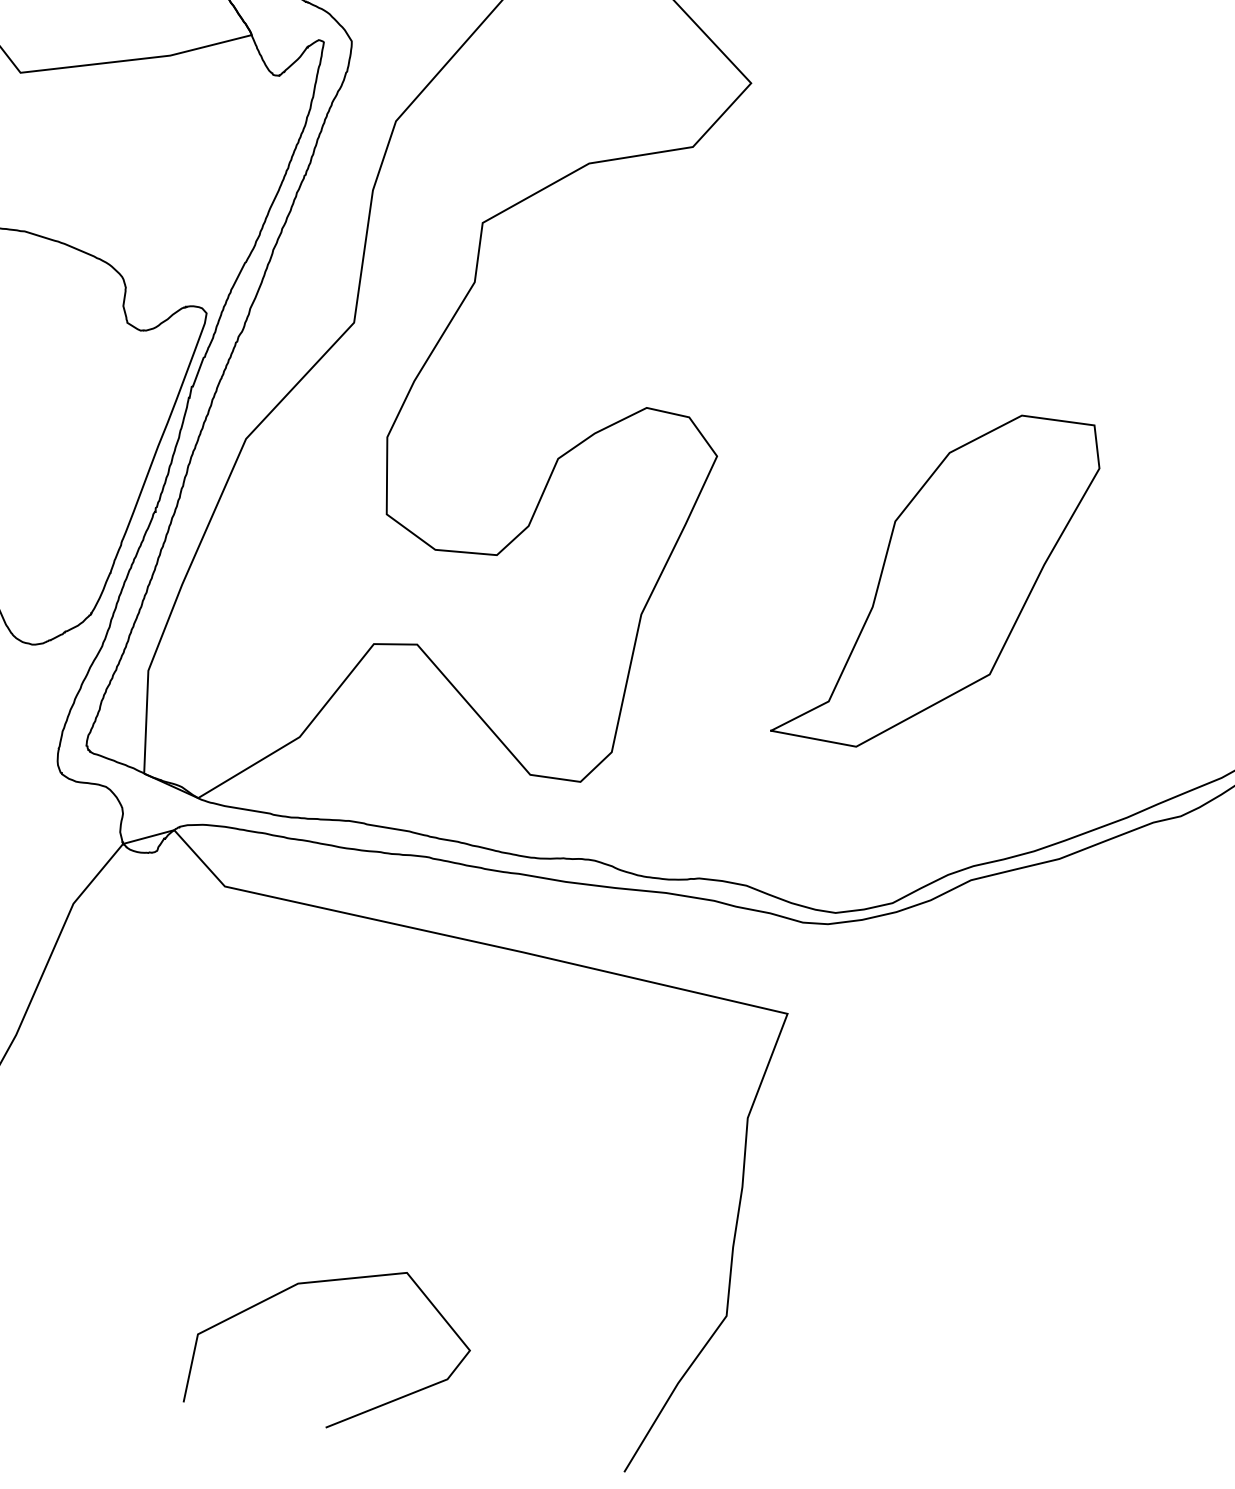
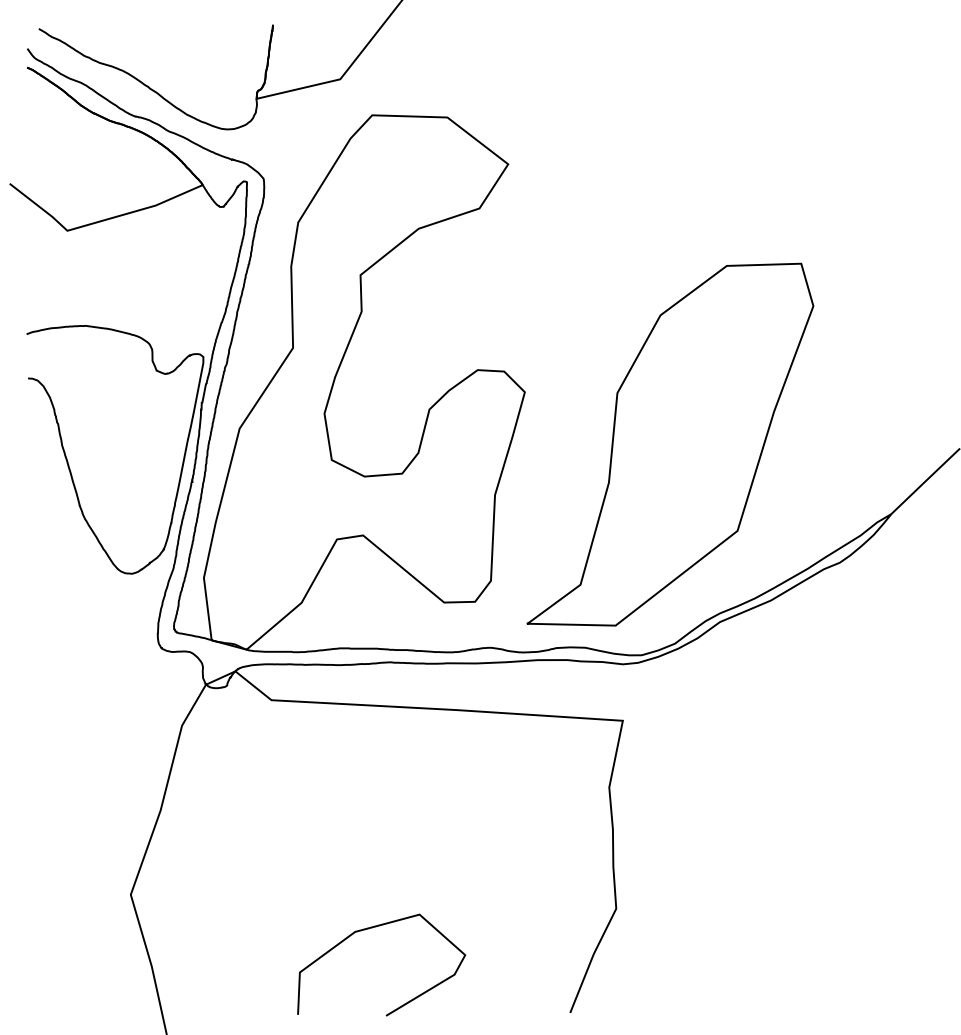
part: (938, 579) -> (670, 444), size x1.67

